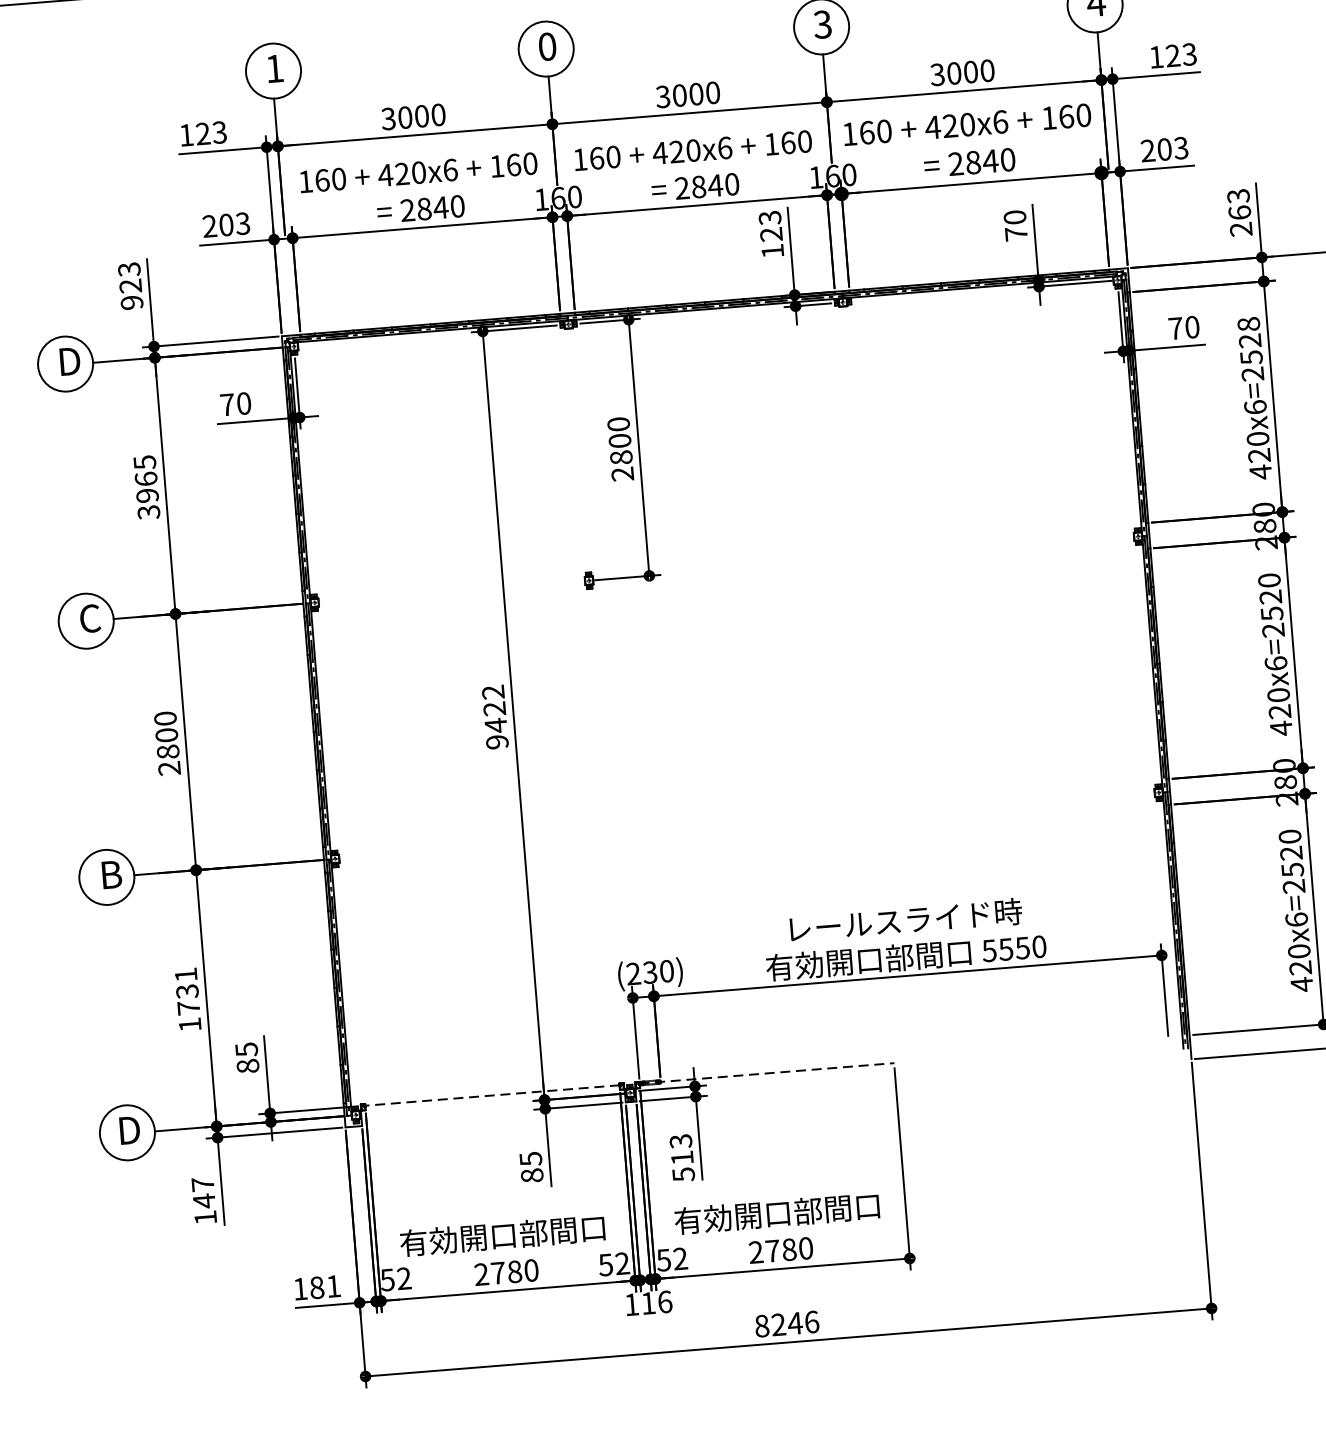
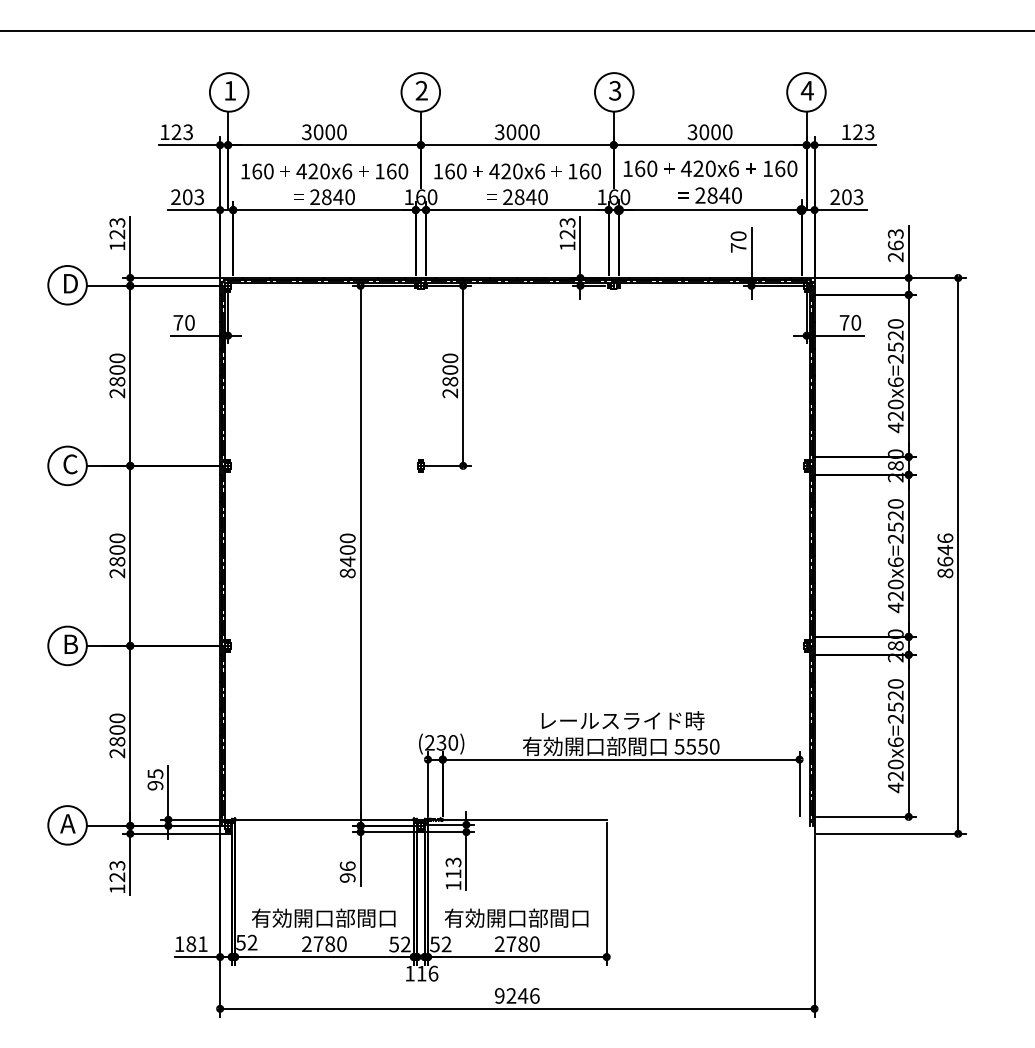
text: (546, 46) -> (421, 90), 0 -> 2
text: (132, 301) -> (117, 245), 923 -> 123
text: (1248, 323) -> (895, 323), 420x6=2528 -> 420x6=2520
text: (146, 486) -> (117, 375), 3965 -> 2800
text: (494, 716) -> (347, 555), 9422 -> 8400
text: (188, 999) -> (117, 735), 1731 -> 2800
text: (247, 1066) -> (155, 785), 85 -> 95
line: (767, 1072) -> (517, 819), dashed -> solid
line: (492, 1095) -> (324, 819), dashed -> solid
text: (128, 1130) -> (68, 823), D -> A
text: (531, 1166) -> (347, 871), 85 -> 96
text: (683, 1174) -> (453, 885), 513 -> 113
text: (203, 1192) -> (117, 871), 147 -> 123
text: (761, 1325) -> (499, 995), 8246 -> 9246

